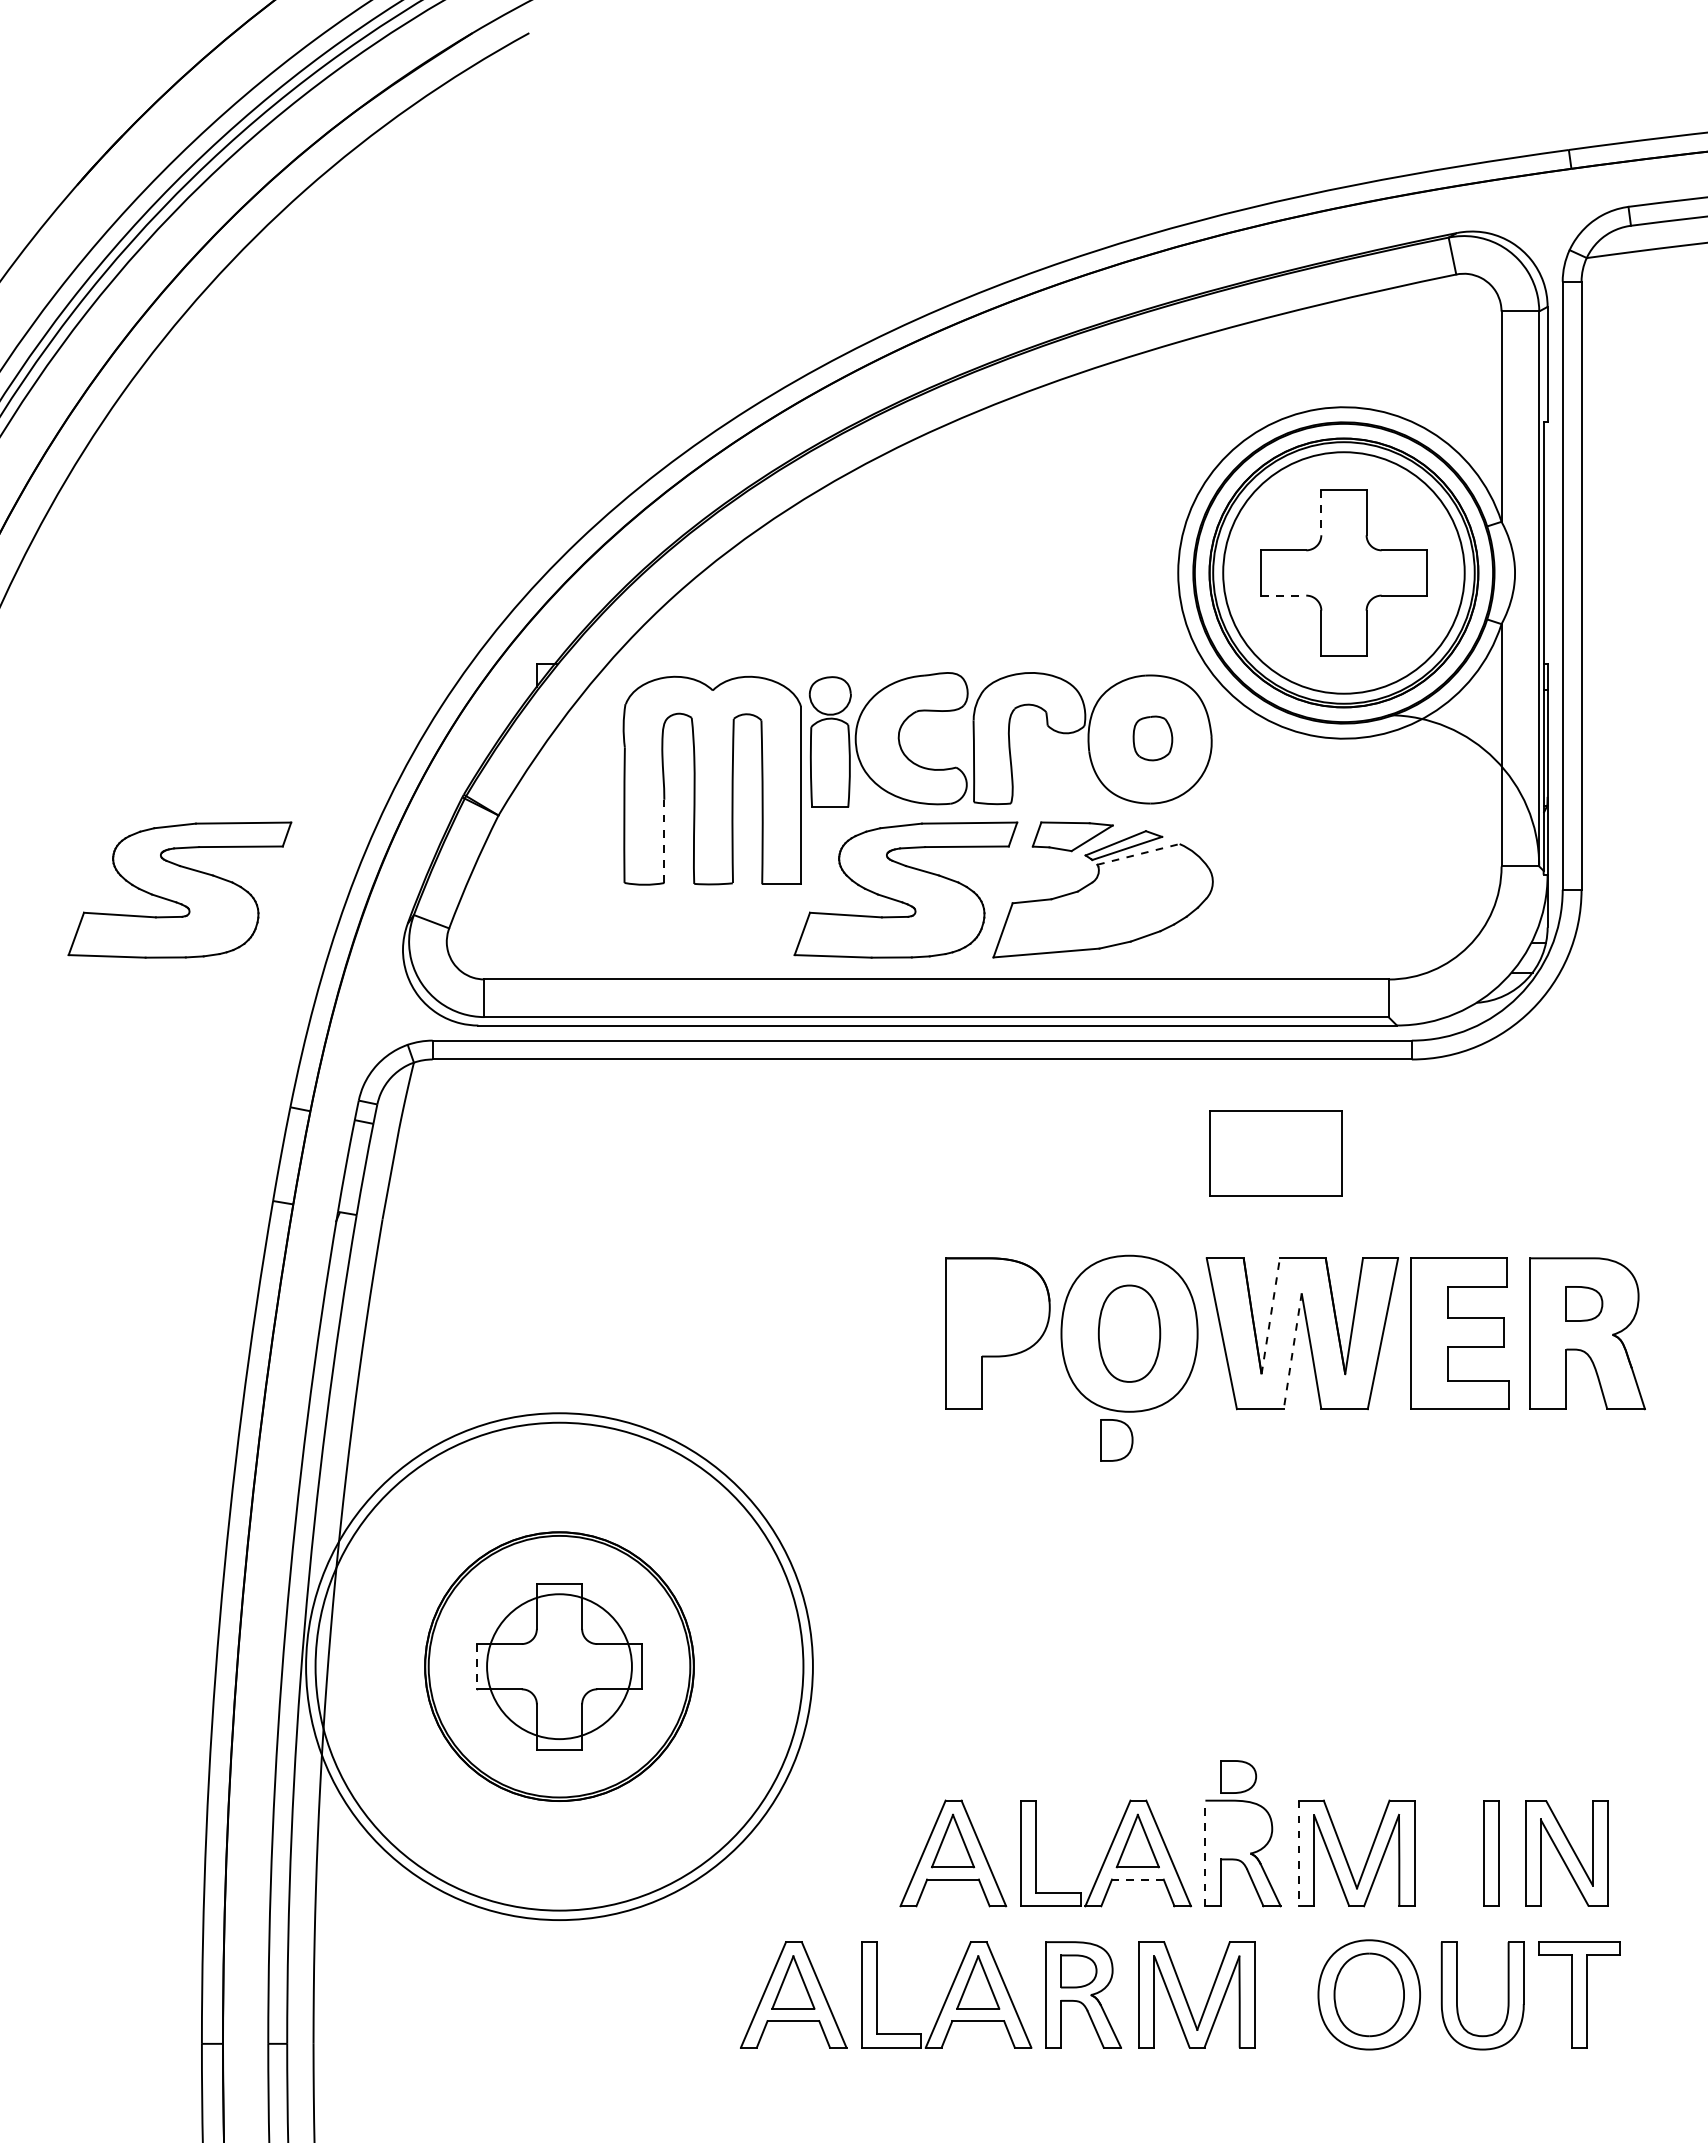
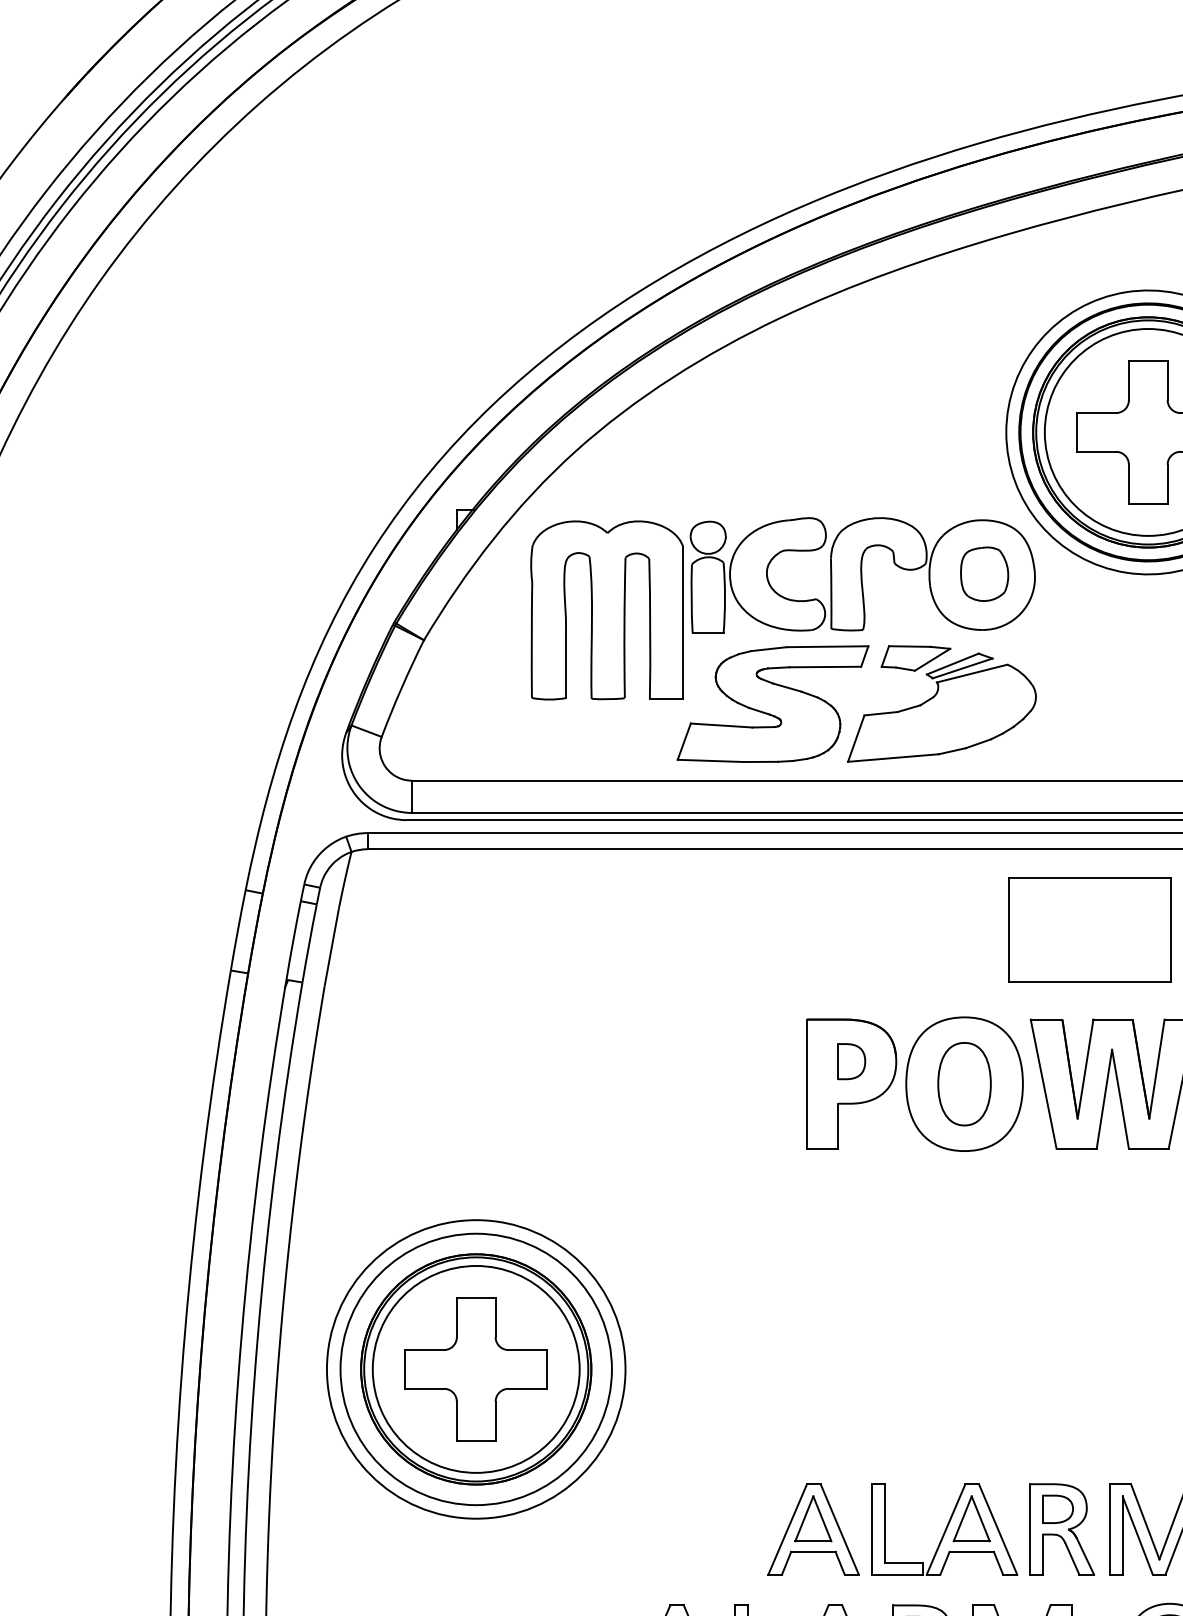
line: (1321, 512) -> (1129, 380), dashed -> solid
line: (1283, 595) -> (1096, 451), dashed -> solid
part: (1152, 738) -> (984, 574), size x1.43
line: (664, 841) -> (566, 662), dashed -> solid
line: (1138, 854) -> (972, 673), dashed -> solid
part: (179, 889) -> (150, 703), removed
part: (1275, 1153) -> (1089, 929), size x1.43
line: (1270, 1316) -> (1085, 1069), dashed -> solid
line: (1292, 1351) -> (1104, 1099), dashed -> solid
part: (1116, 1440) -> (851, 1061), moved
line: (476, 1666) -> (405, 1369), dashed -> solid
circle: (559, 1666) -> (476, 1369), size x0.62
circle: (559, 1666) -> (476, 1369), size x0.71
circle: (559, 1666) -> (476, 1369), size x1.67
part: (1238, 1776) -> (1057, 1508), moved
line: (1205, 1853) -> (1029, 1529), dashed -> solid
line: (1298, 1853) -> (1109, 1529), dashed -> solid
line: (1137, 1879) -> (971, 1551), dashed -> solid

